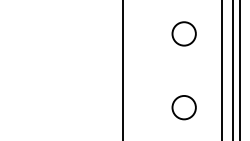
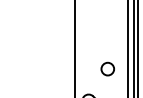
circle: (183, 32) -> (107, 28), removed

